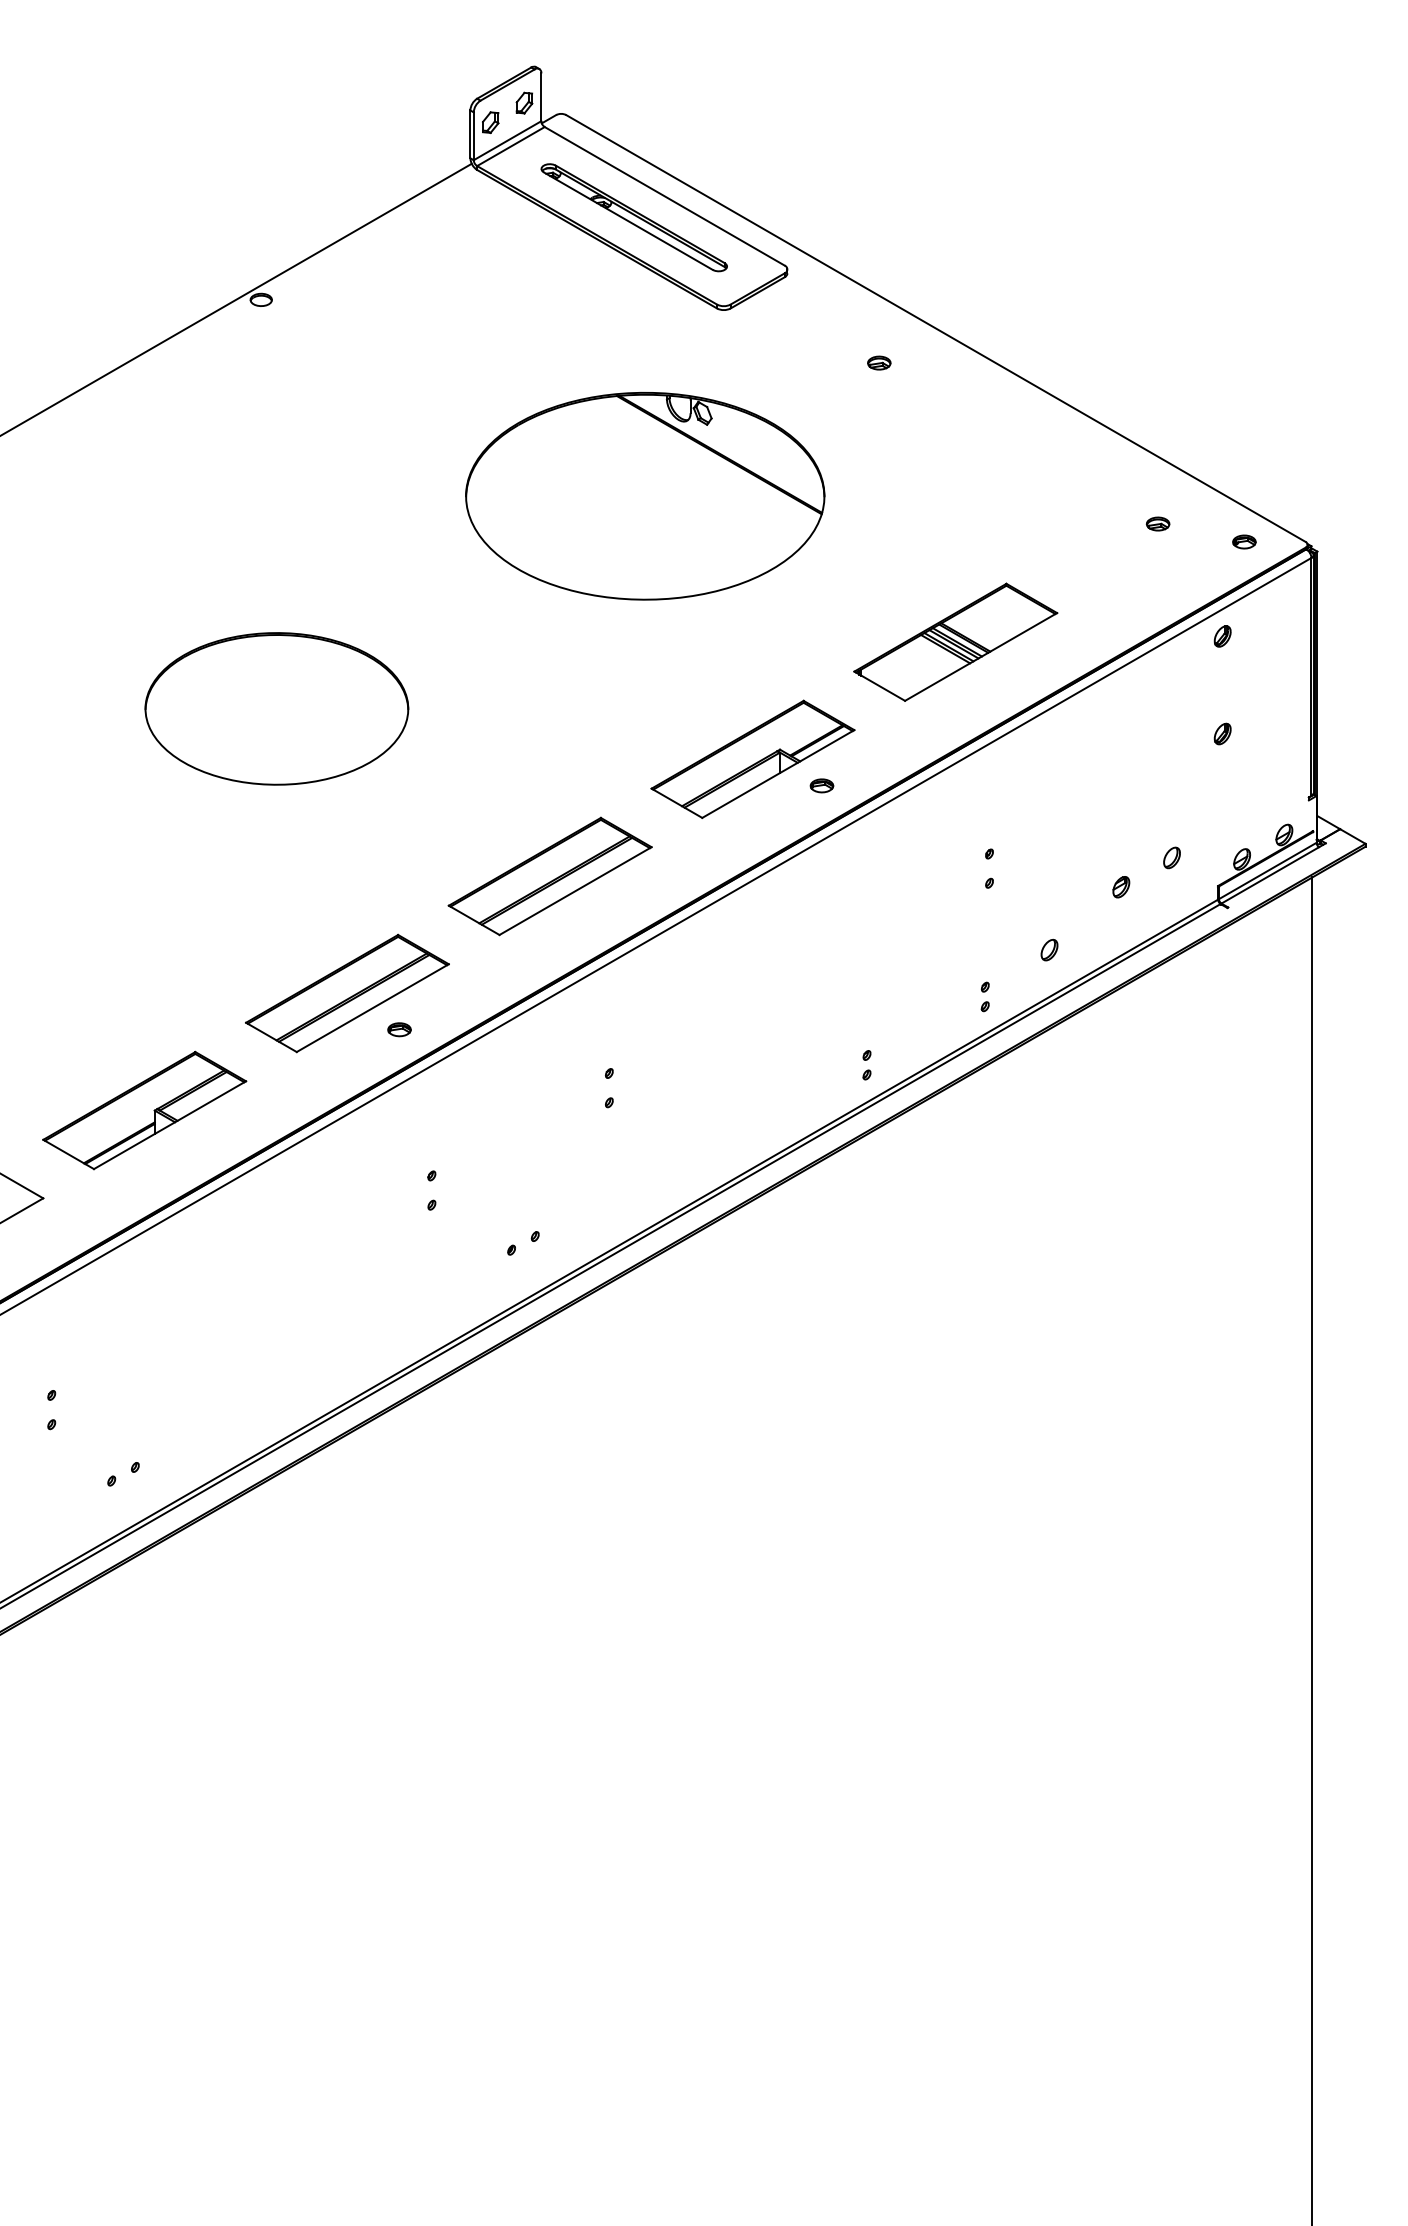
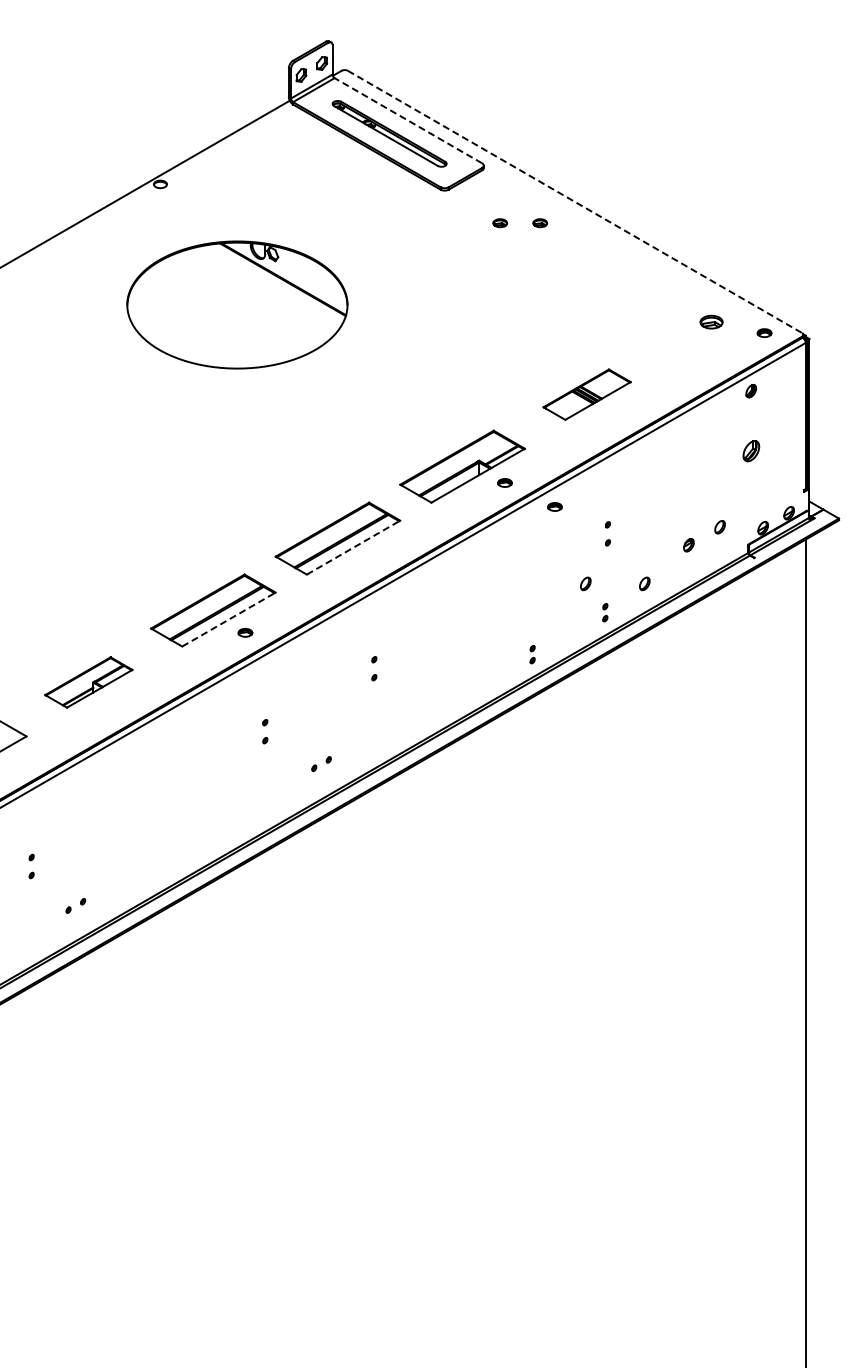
line: (663, 195) -> (407, 120), solid -> dashed
line: (936, 329) -> (575, 202), solid -> dashed
part: (813, 363) -> (499, 223), added
part: (645, 495) -> (237, 304), moved
part: (1158, 523) -> (711, 321), size x1.6
part: (954, 641) -> (586, 394), size x0.7
part: (275, 708) -> (169, 435), removed
part: (1221, 733) -> (750, 450), size x1.6
part: (902, 824) -> (554, 506), added
line: (575, 890) -> (353, 547), solid -> dashed
part: (952, 949) -> (585, 583), added
line: (372, 1008) -> (228, 619), solid -> dashed
part: (144, 1110) -> (88, 682), size x0.7

